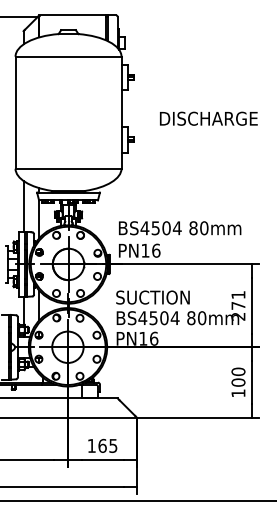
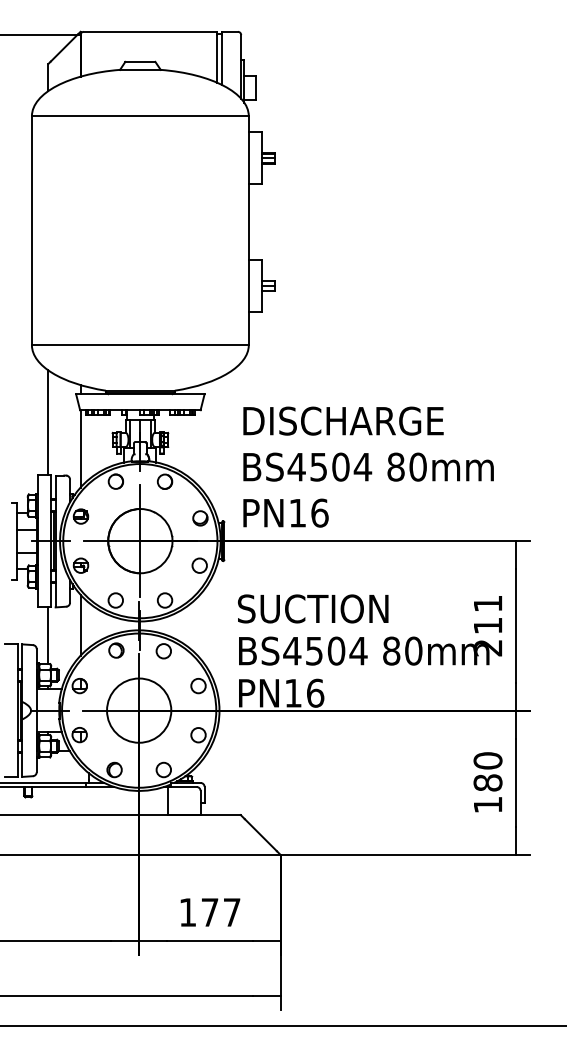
text: (208, 118) -> (342, 420), moved
text: (238, 305) -> (488, 625), 271 -> 211
text: (238, 382) -> (488, 782), 100 -> 180
text: (107, 445) -> (220, 911), 165 -> 177

